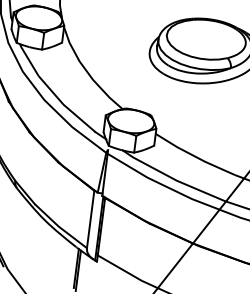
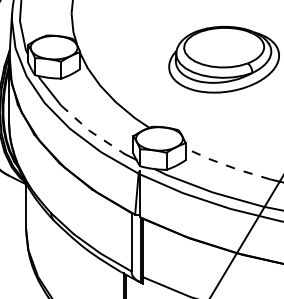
line: (65, 106) -> (91, 132), solid -> dashed
line: (194, 156) -> (227, 165), solid -> dashed

